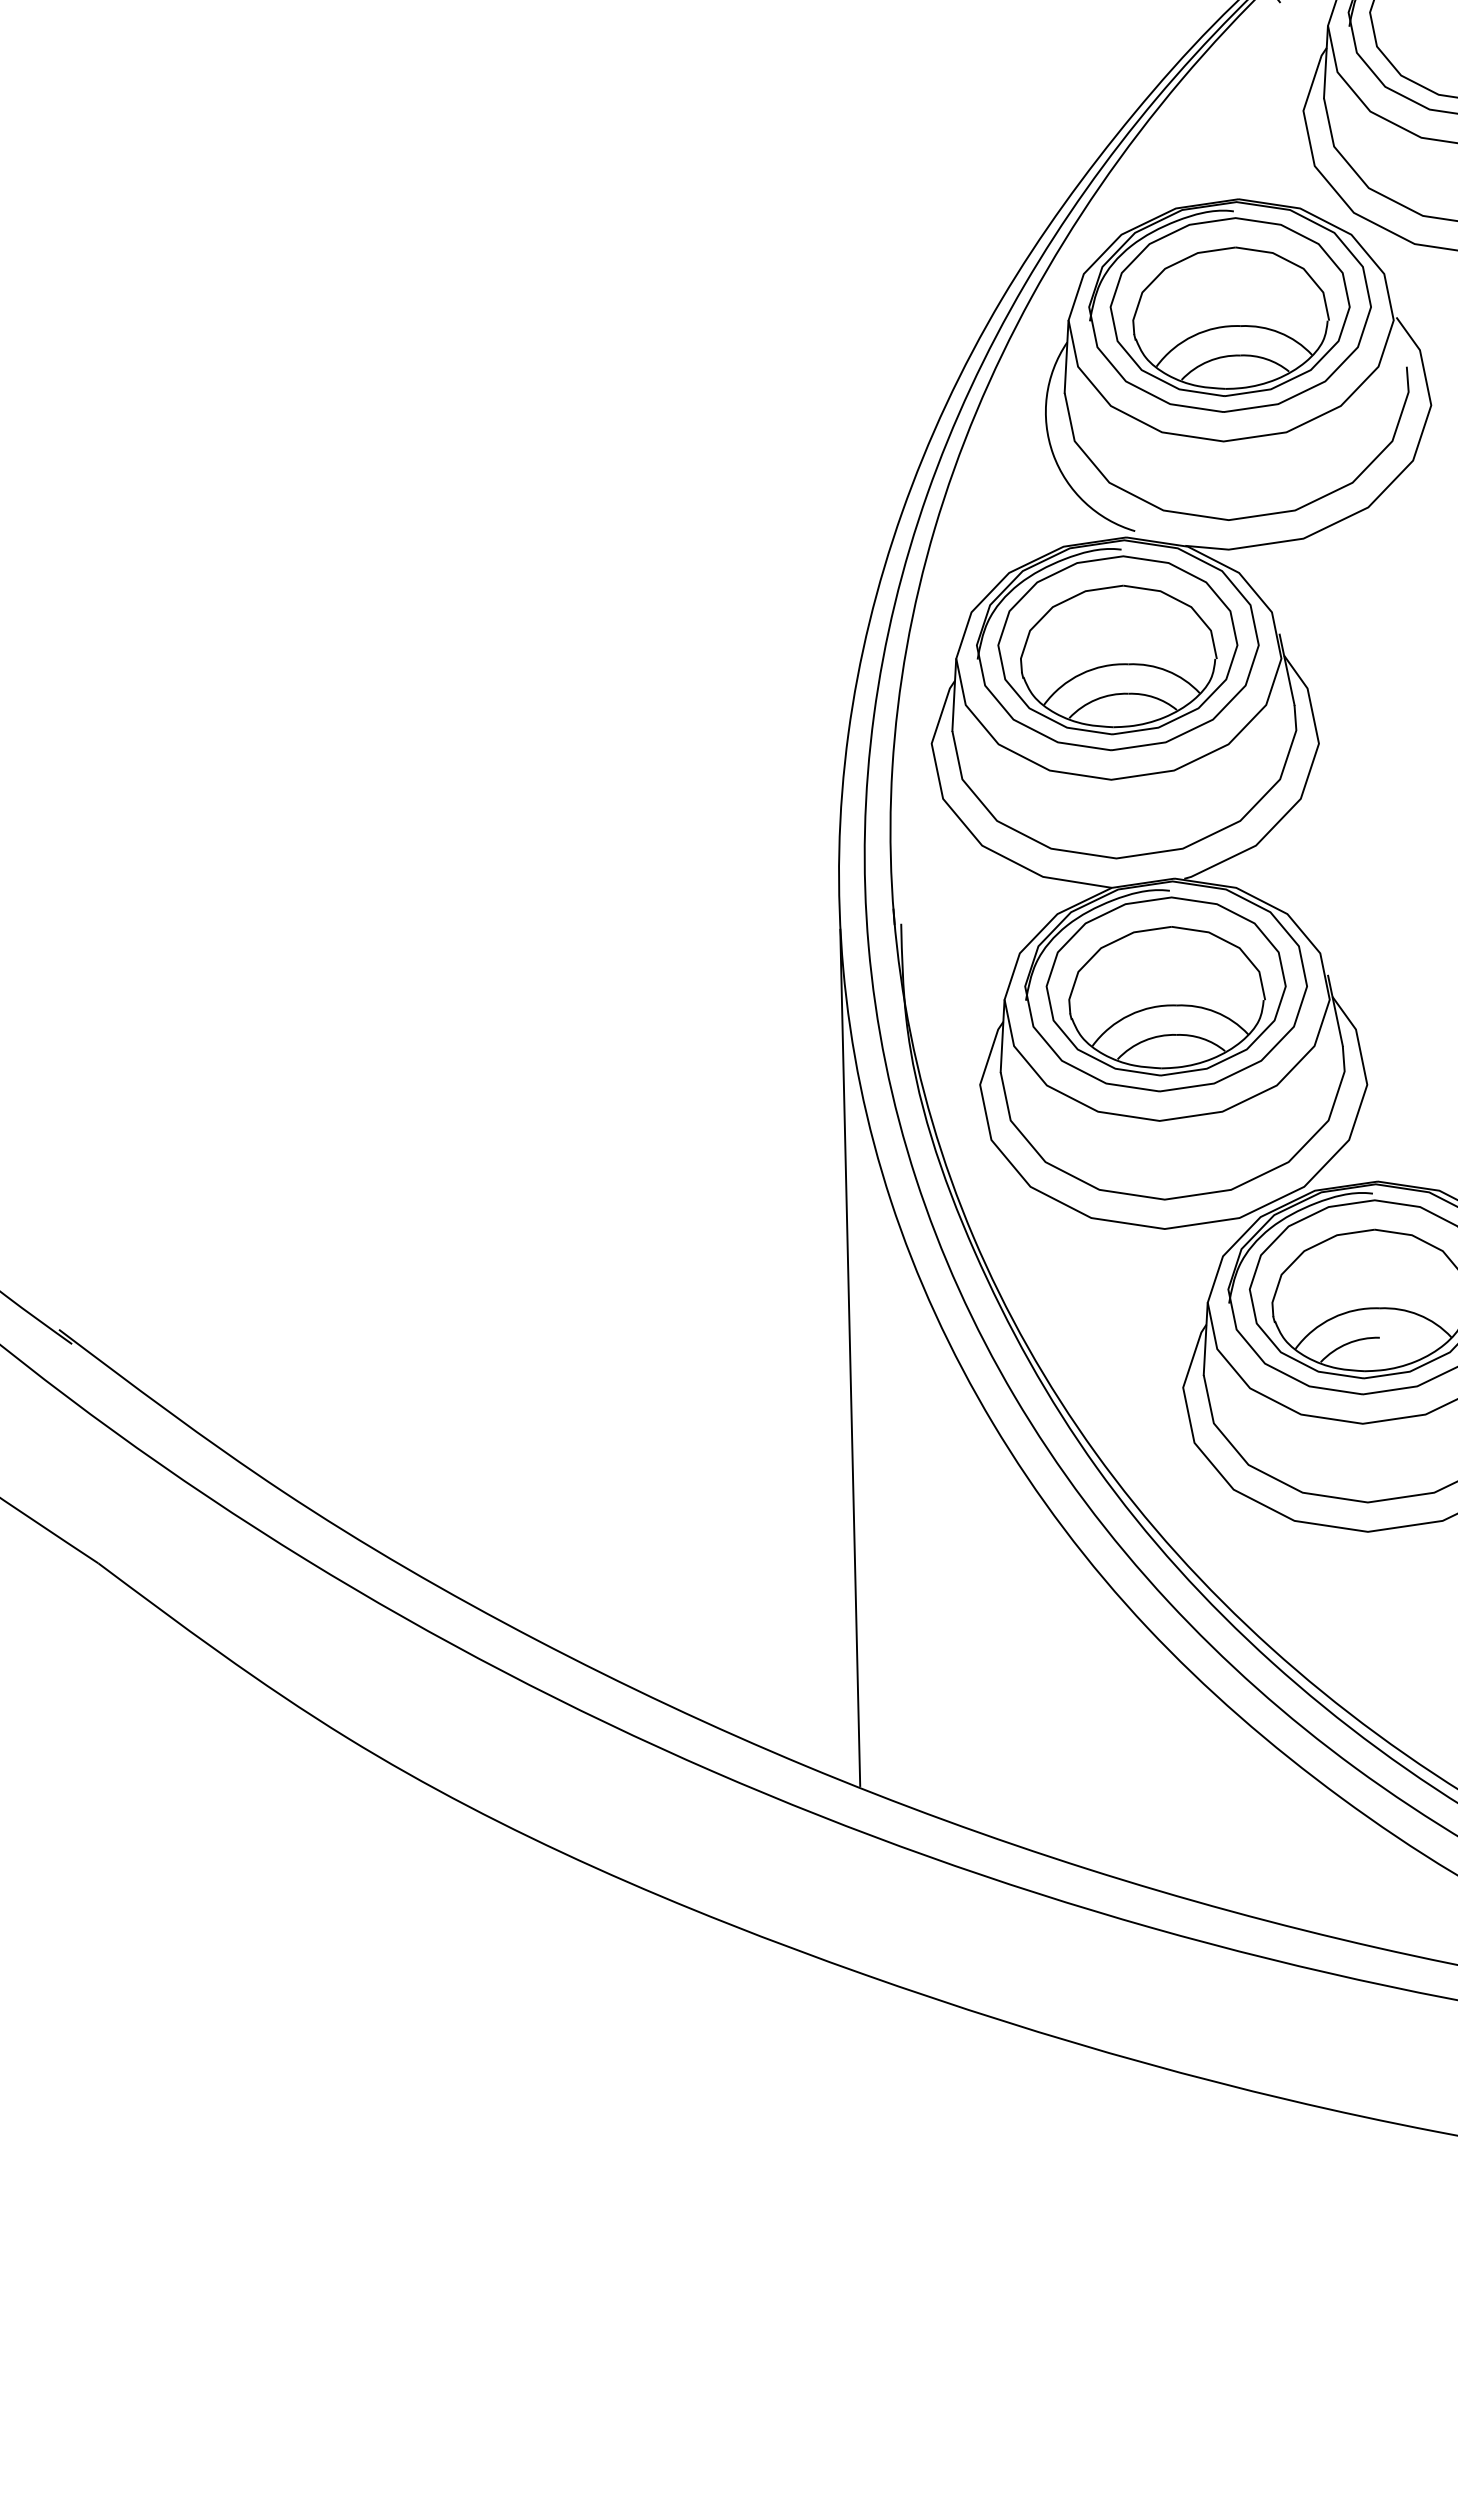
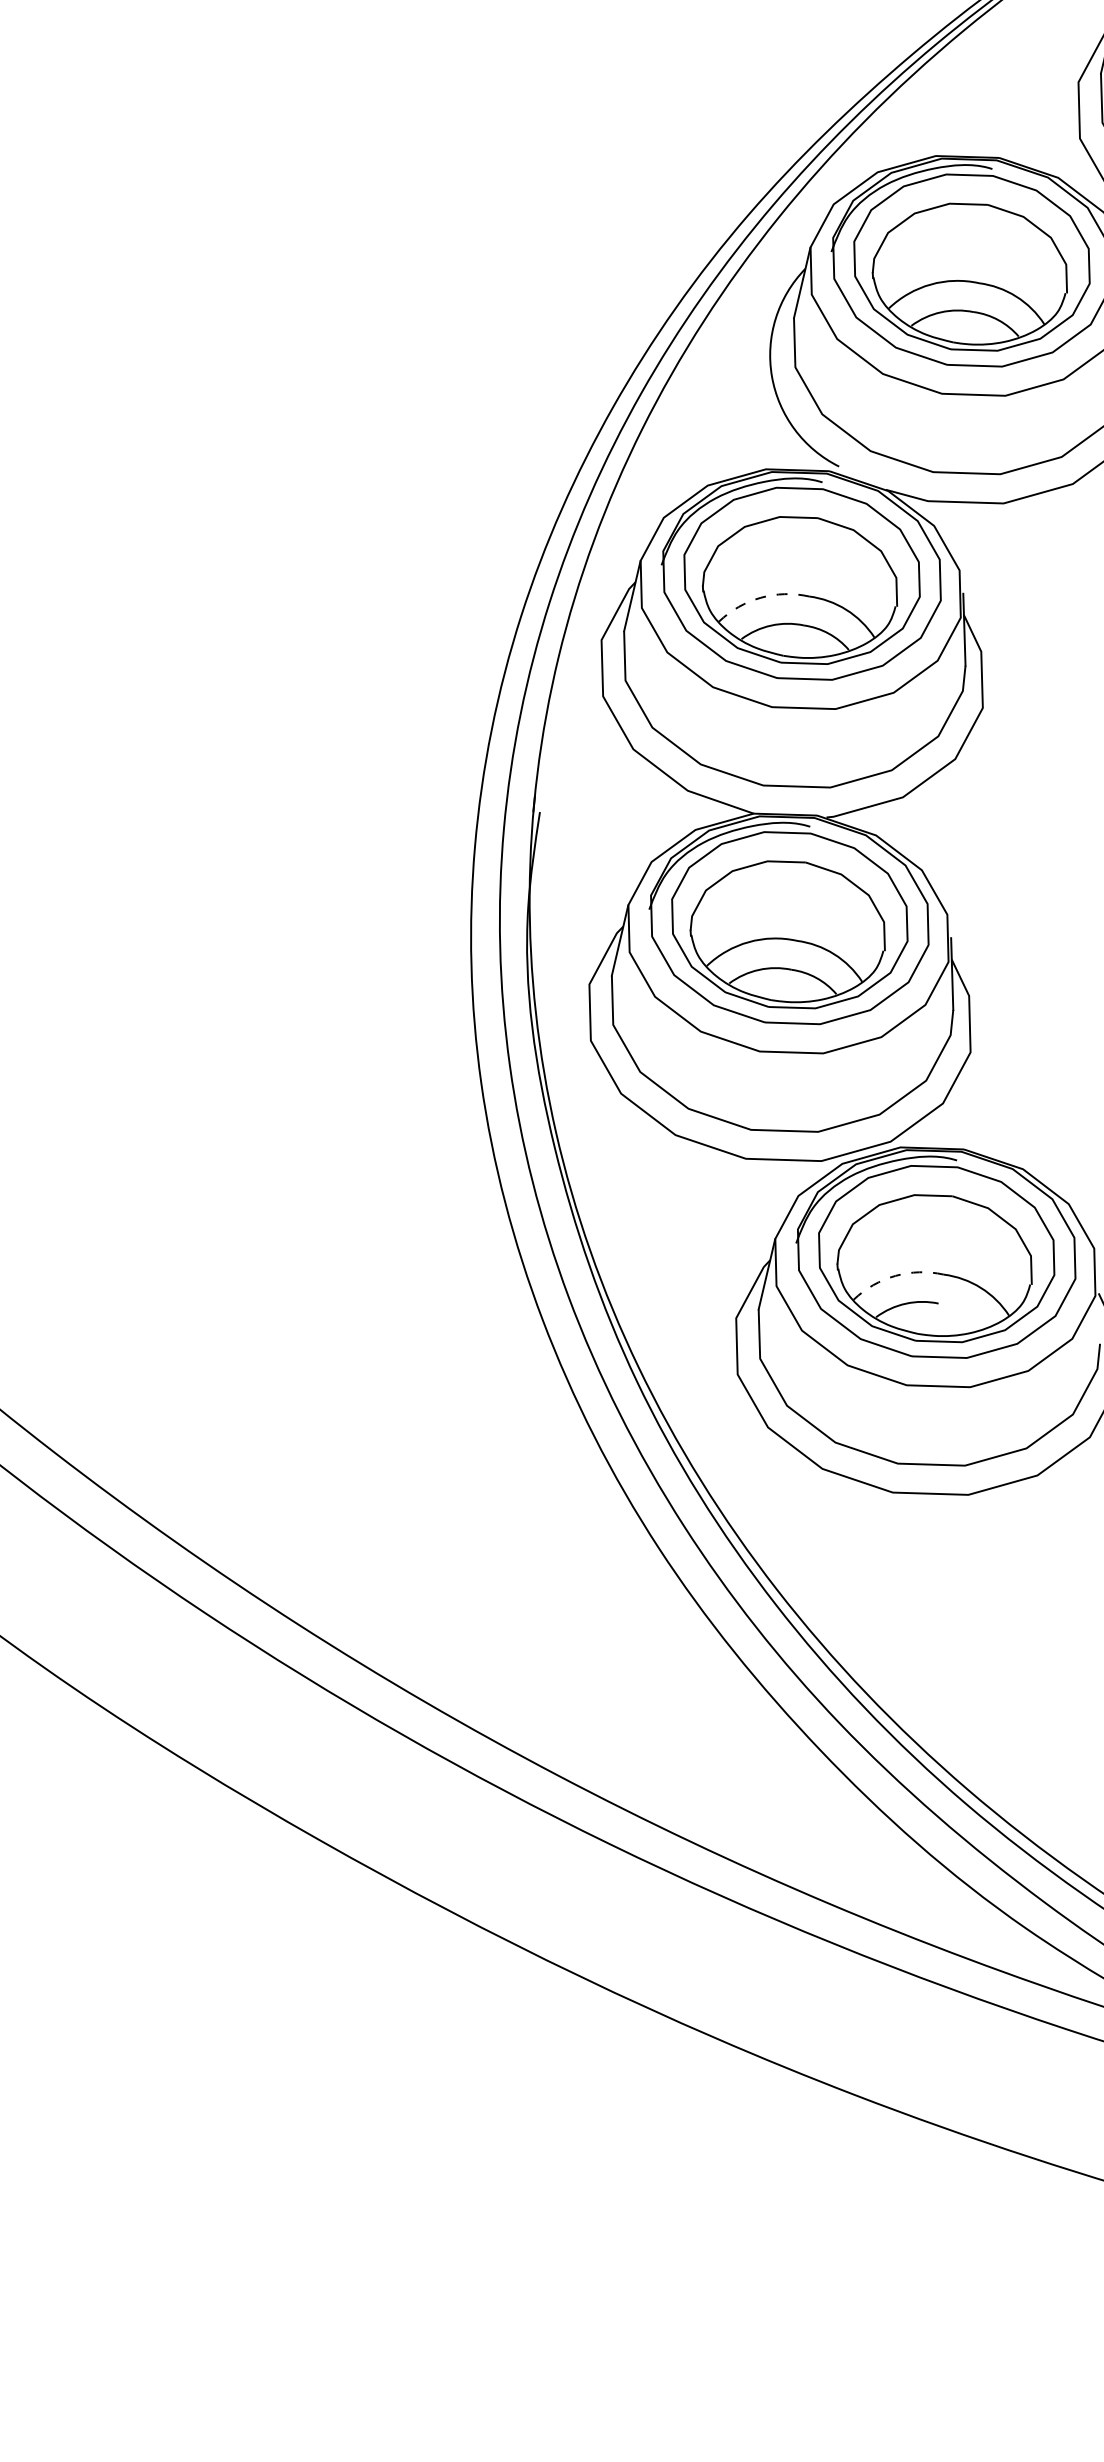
arc: (1081, 674) -> (761, 598), solid -> dashed
arc: (1332, 1318) -> (895, 1276), solid -> dashed
line: (850, 1357) -> (413, 1230), removed

